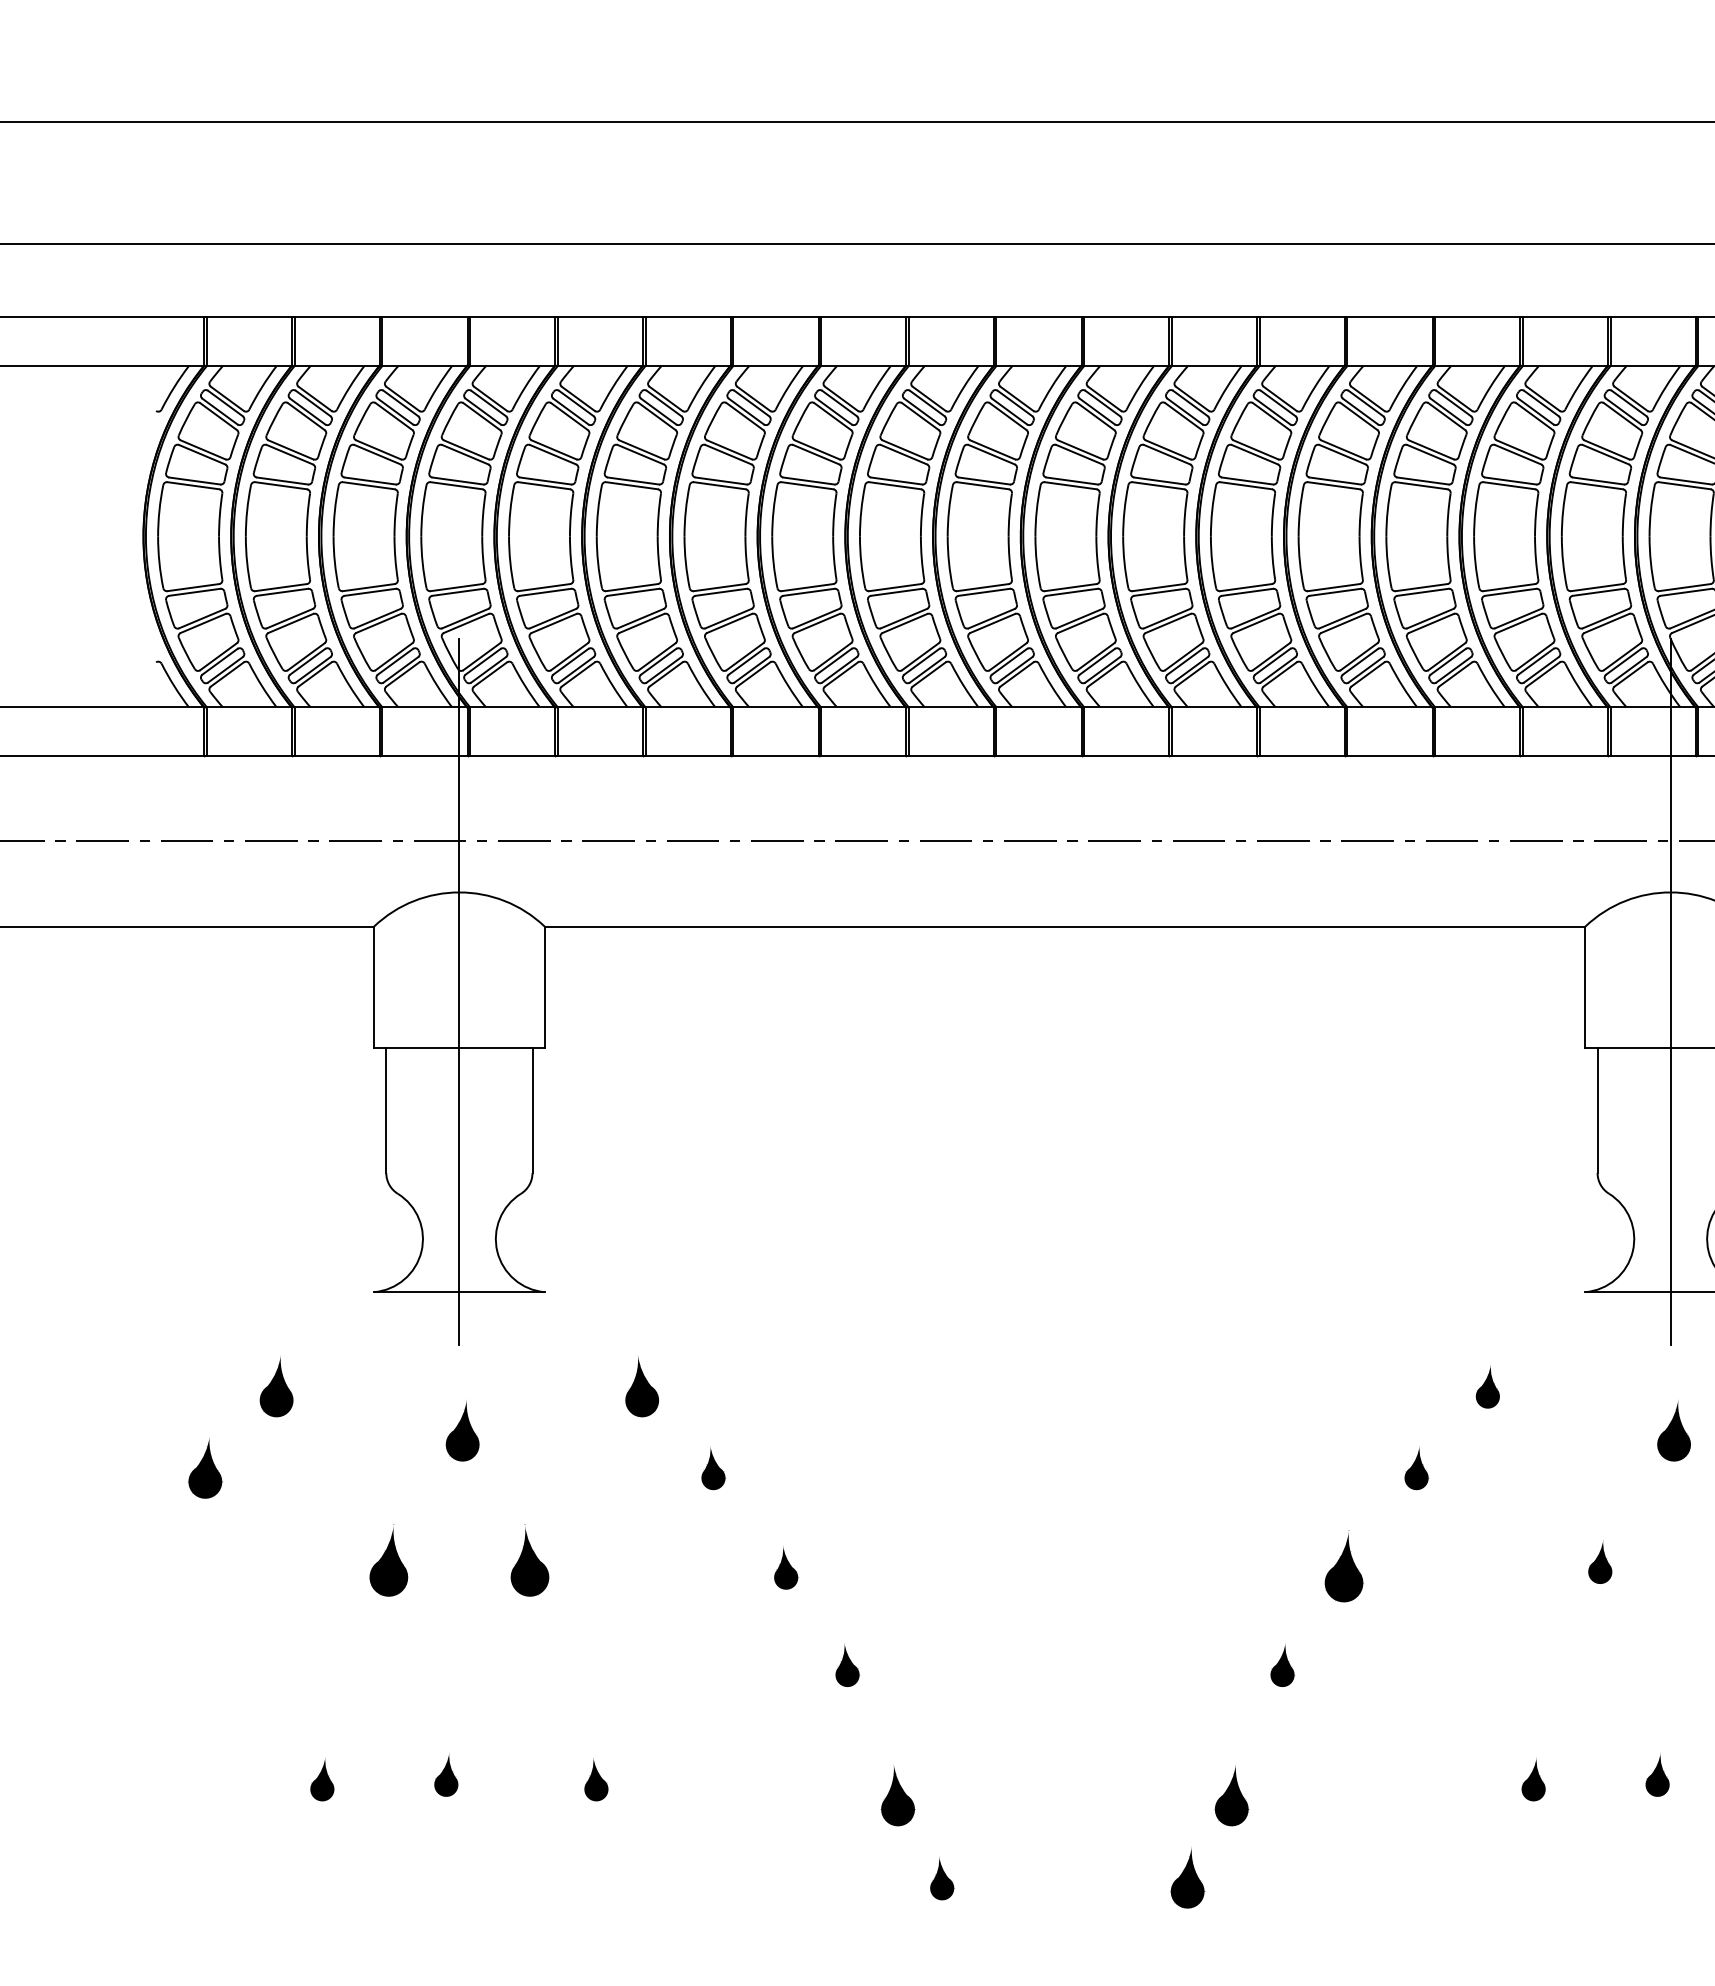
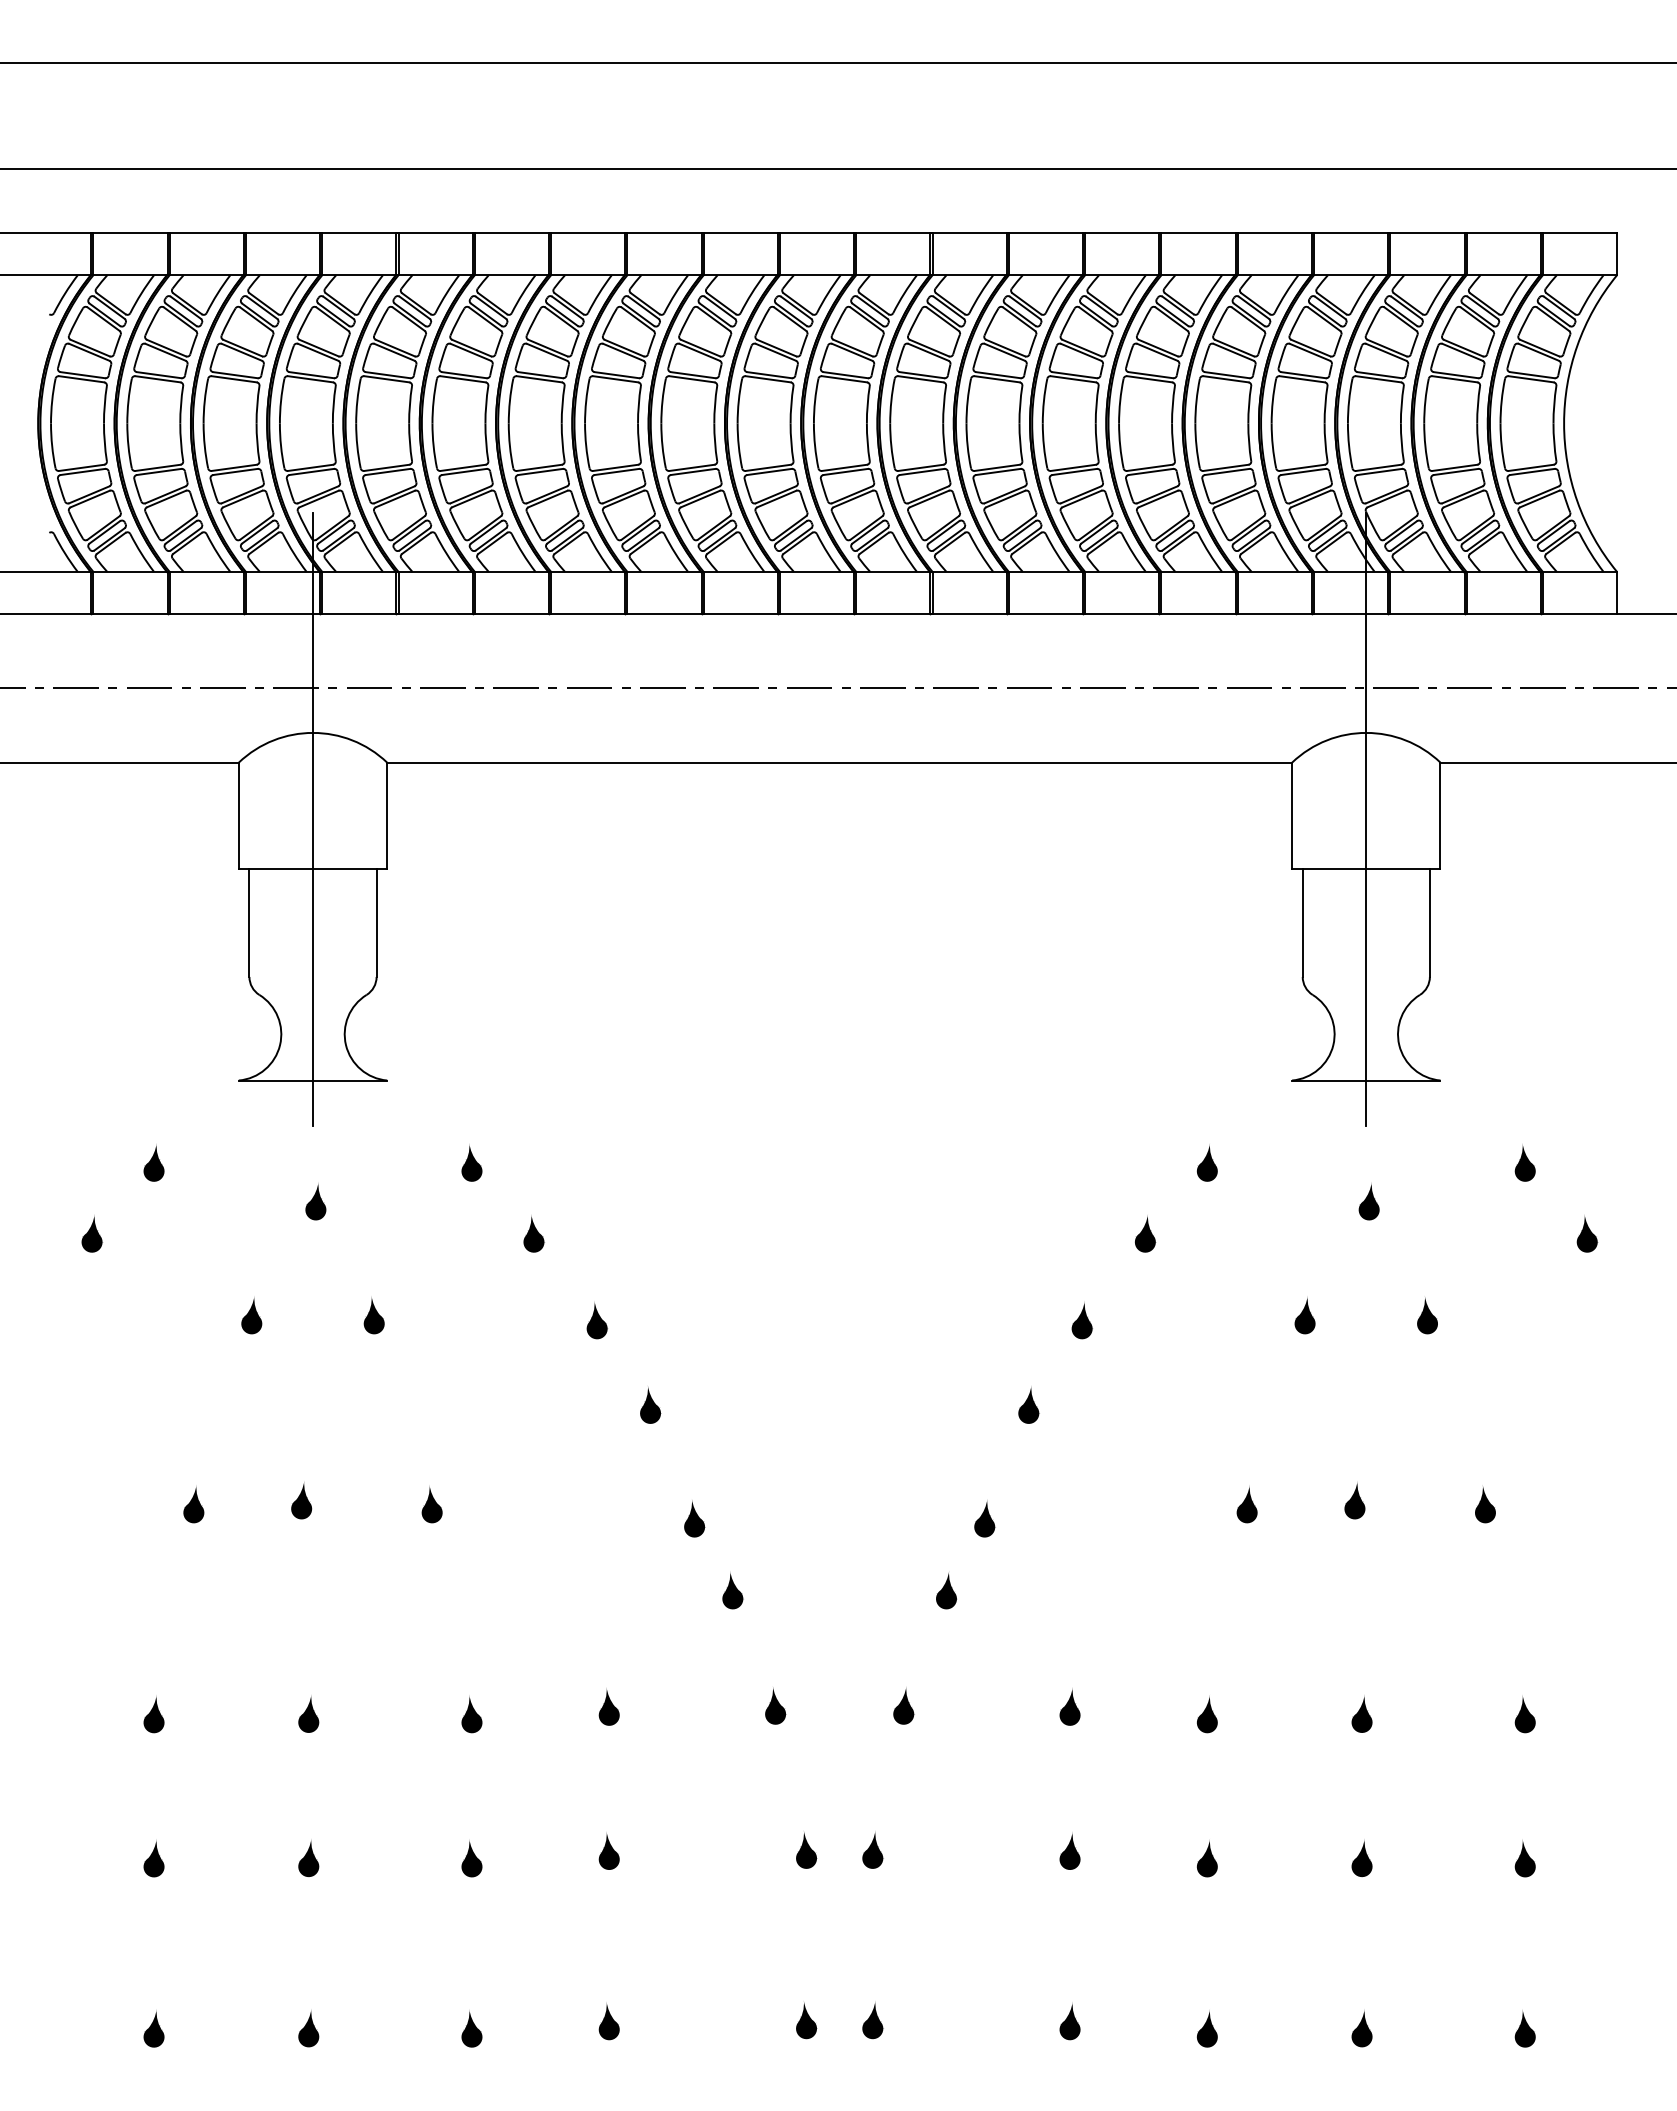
part: (275, 1386) -> (153, 1162), size x0.71
part: (641, 1386) -> (471, 1162), size x0.71
part: (462, 1431) -> (315, 1201), size x0.71
part: (1673, 1431) -> (1368, 1201), size x0.71
part: (204, 1468) -> (91, 1233), size x0.71
part: (388, 1562) -> (251, 1315), size x0.62
part: (528, 1562) -> (373, 1315), size x0.62
part: (1343, 1568) -> (1081, 1320), size x0.62
part: (898, 1795) -> (694, 1518), size x0.71
part: (1231, 1795) -> (984, 1518), size x0.71
part: (1187, 1879) -> (946, 1591), size x0.71

